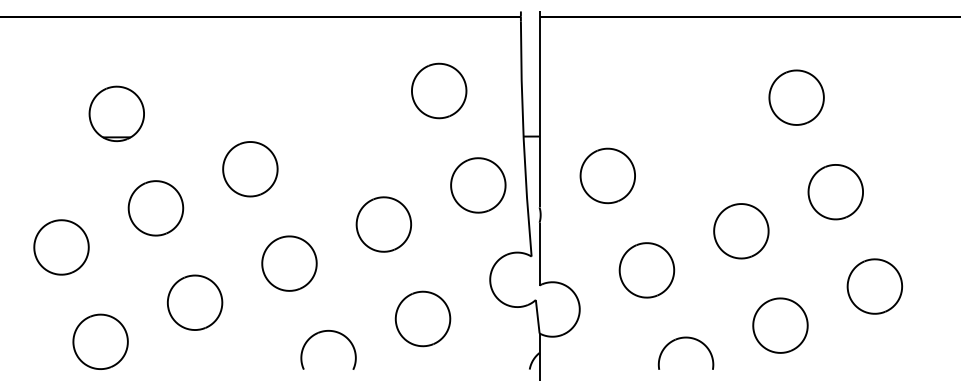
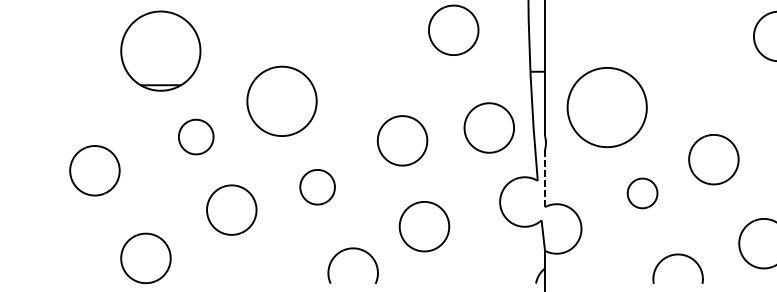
part: (116, 113) -> (160, 50), size x1.6
part: (250, 169) -> (282, 101), size x1.4
part: (607, 175) -> (606, 107), size x1.6
part: (478, 185) -> (489, 128), moved
part: (155, 208) -> (195, 137), size x0.7
part: (383, 224) -> (402, 140), moved
part: (741, 231) -> (714, 159), moved
part: (61, 247) -> (94, 170), moved
line: (539, 254) -> (544, 178), solid -> dashed
part: (289, 263) -> (317, 187), size x0.7
part: (646, 270) -> (642, 193), size x0.6
part: (195, 302) -> (232, 209), moved
part: (422, 318) -> (424, 226), moved

